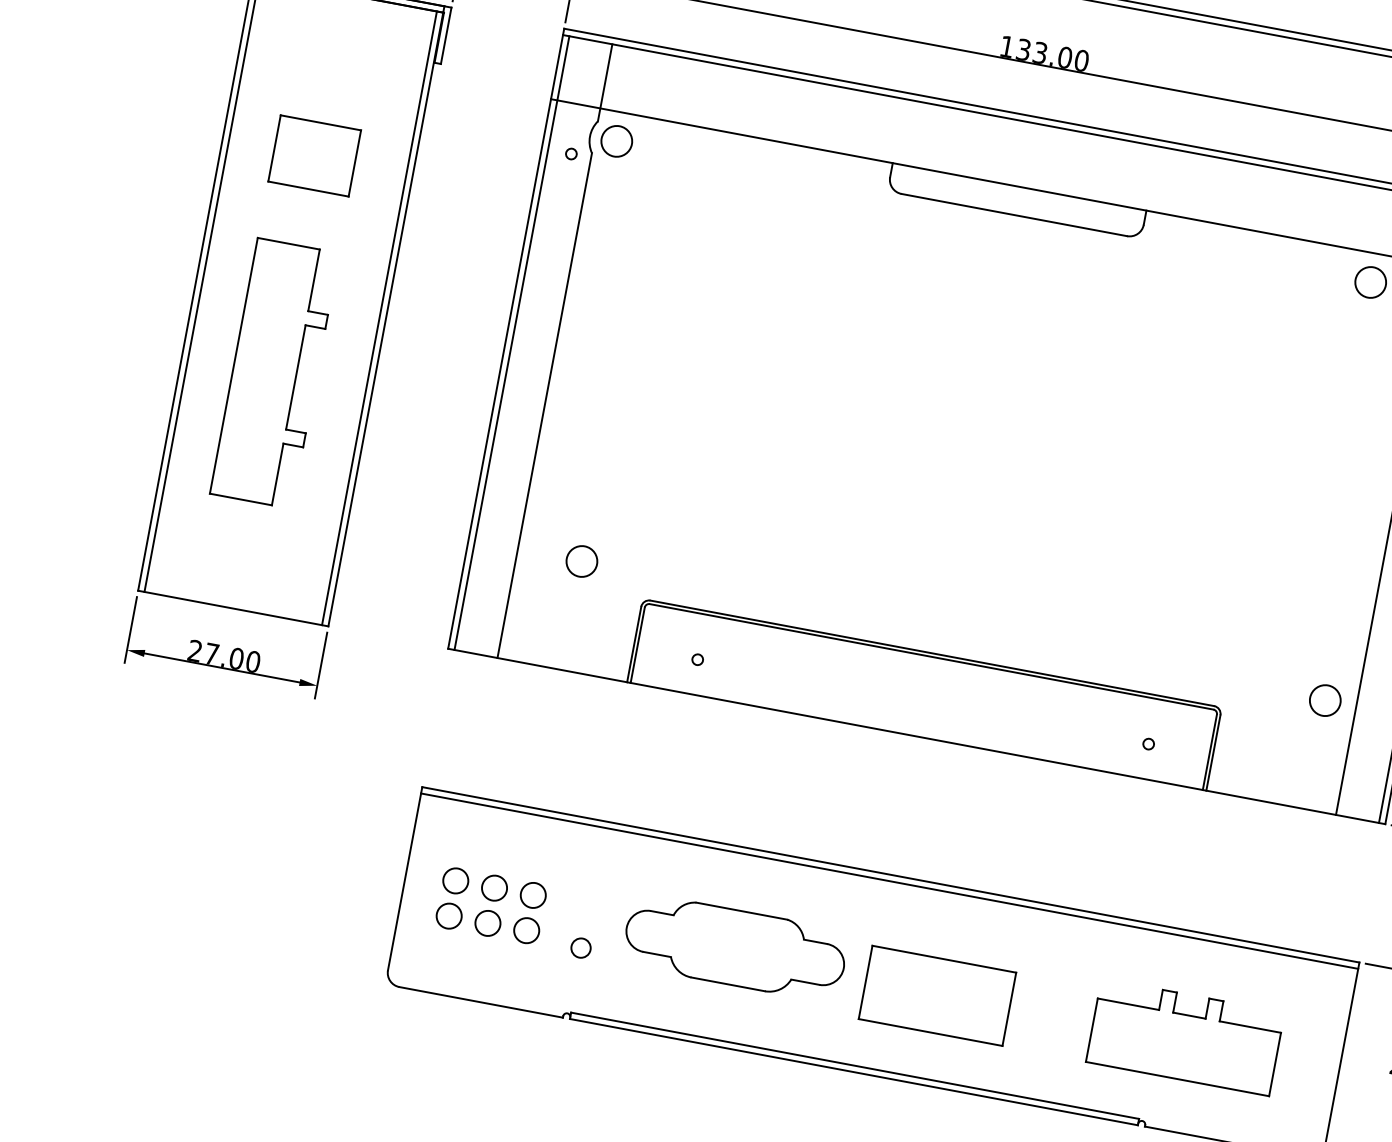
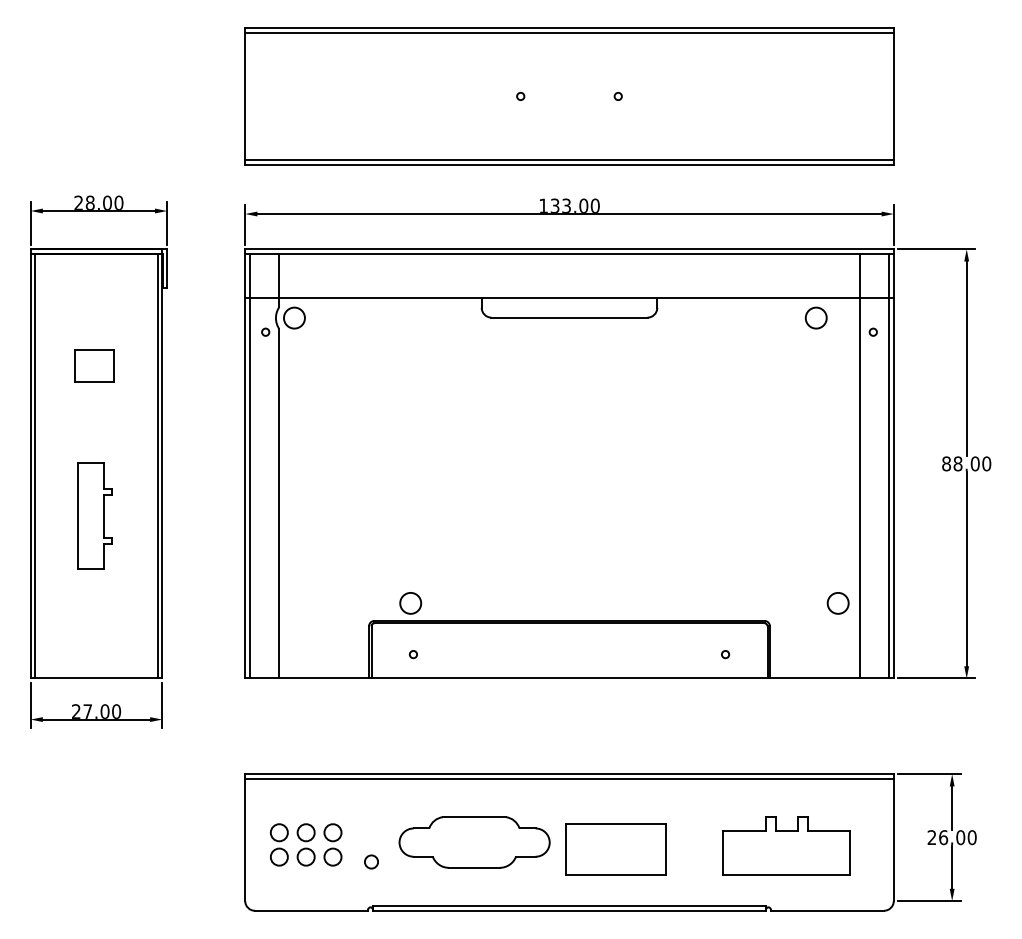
part: (315, 155) -> (94, 365), size x0.7
part: (274, 373) -> (94, 516), size x0.6
circle: (581, 561) -> (410, 603), moved

